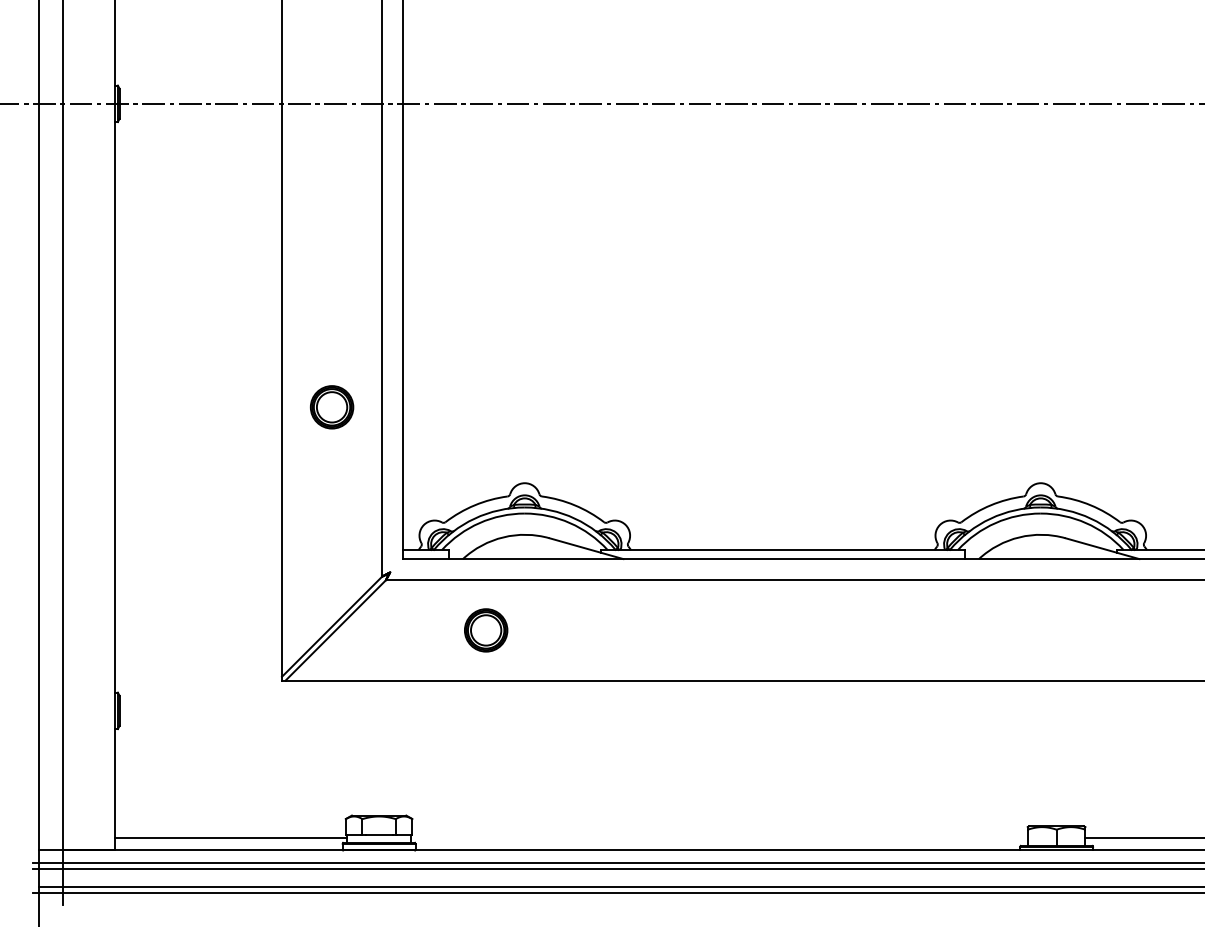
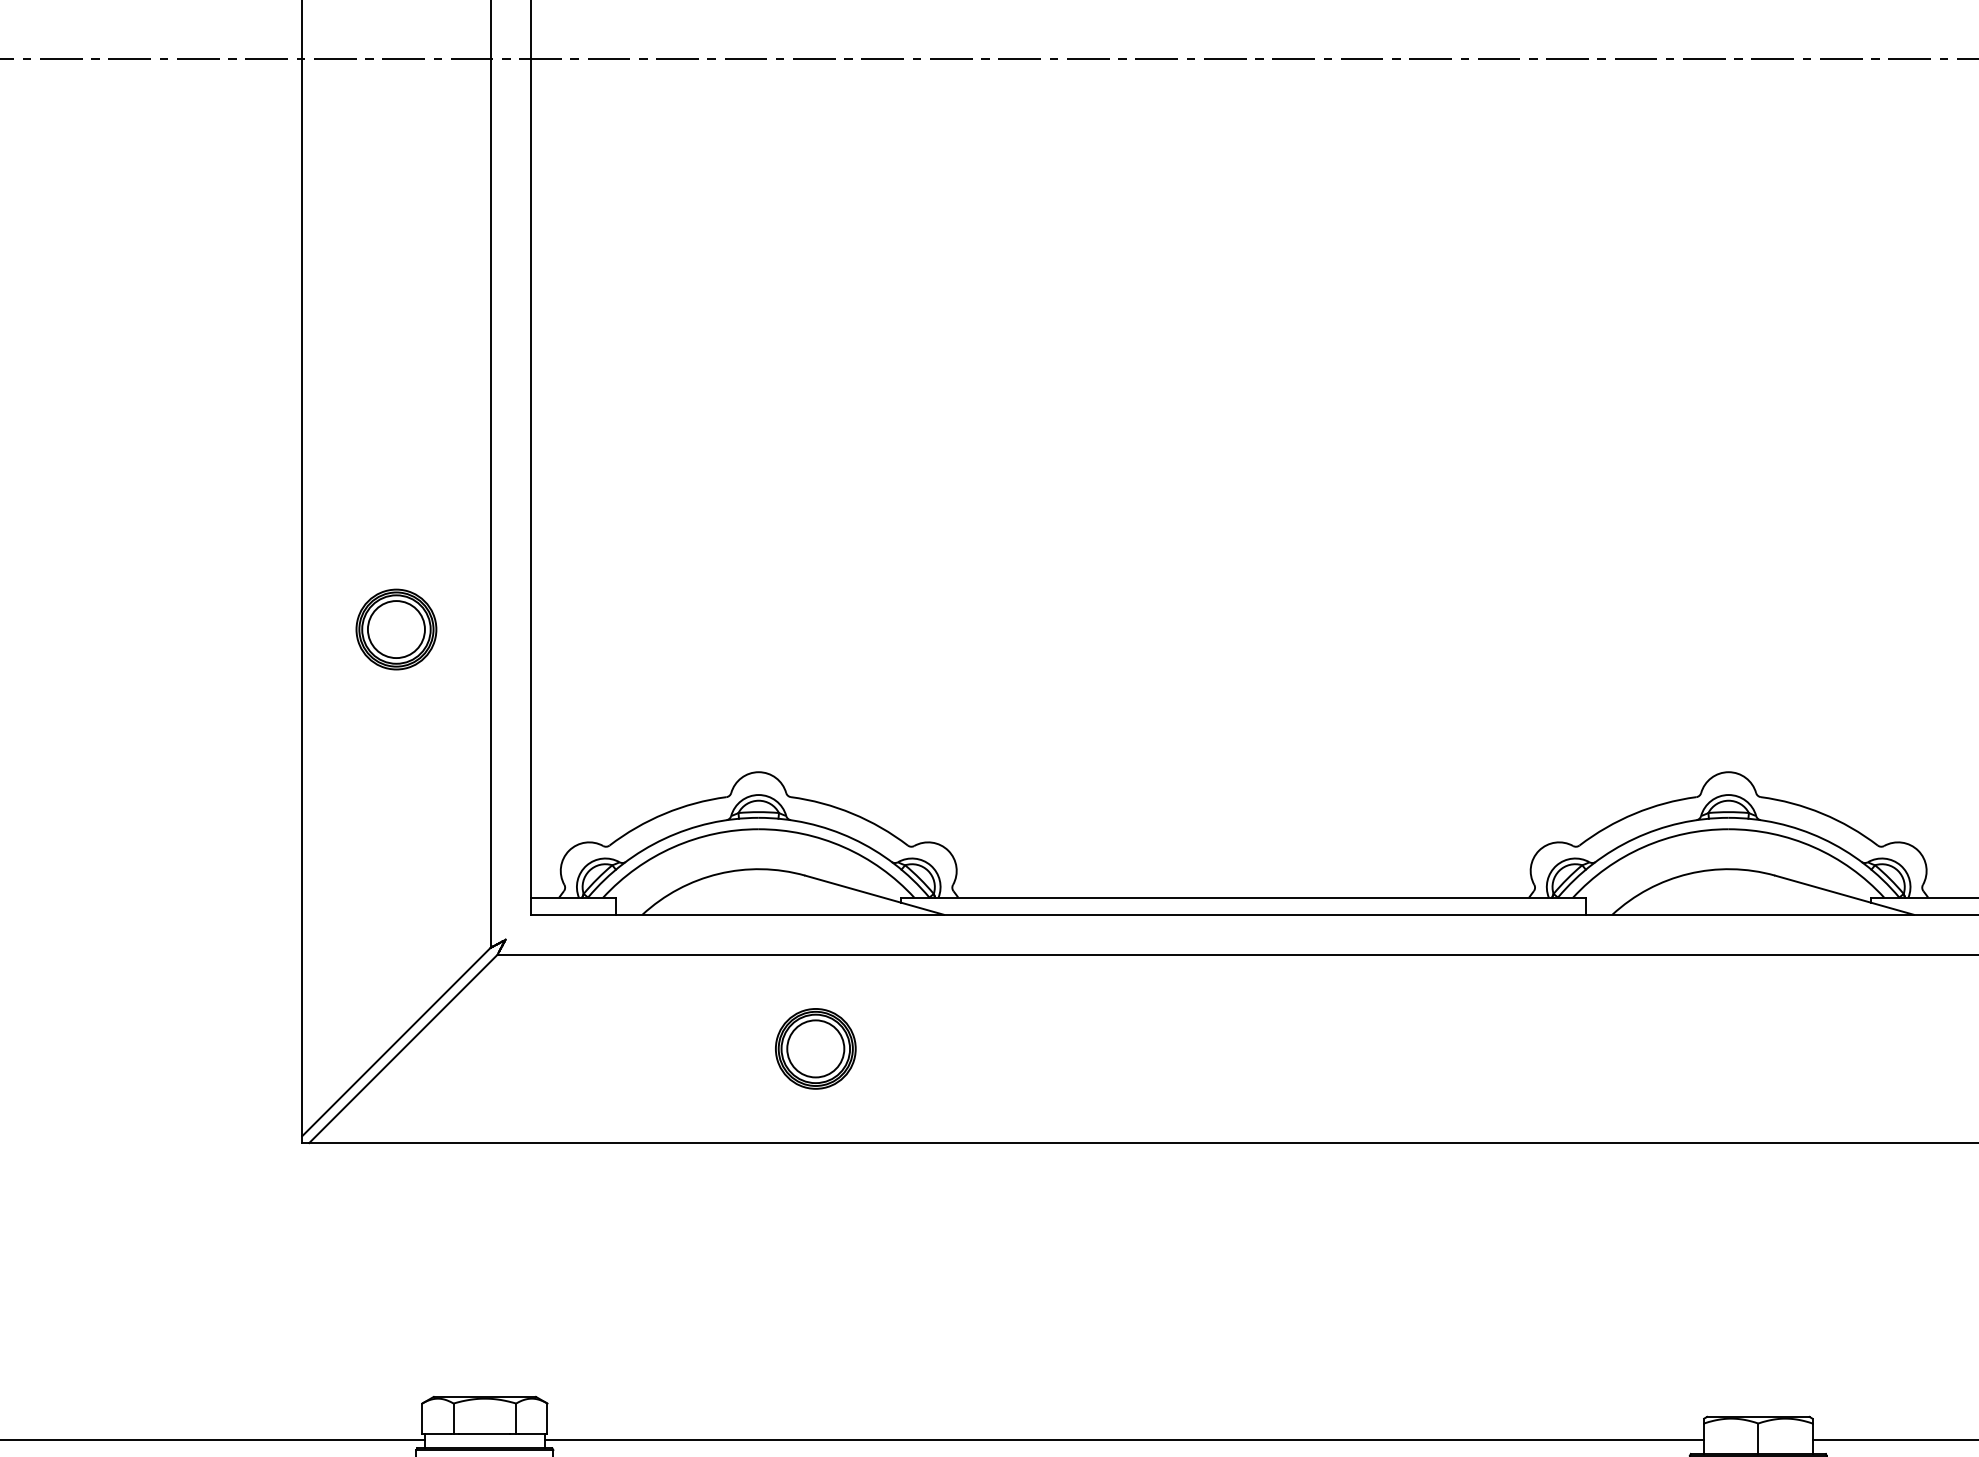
part: (486, 630) -> (816, 1049), moved
line: (719, 838) -> (1124, 1440), added

